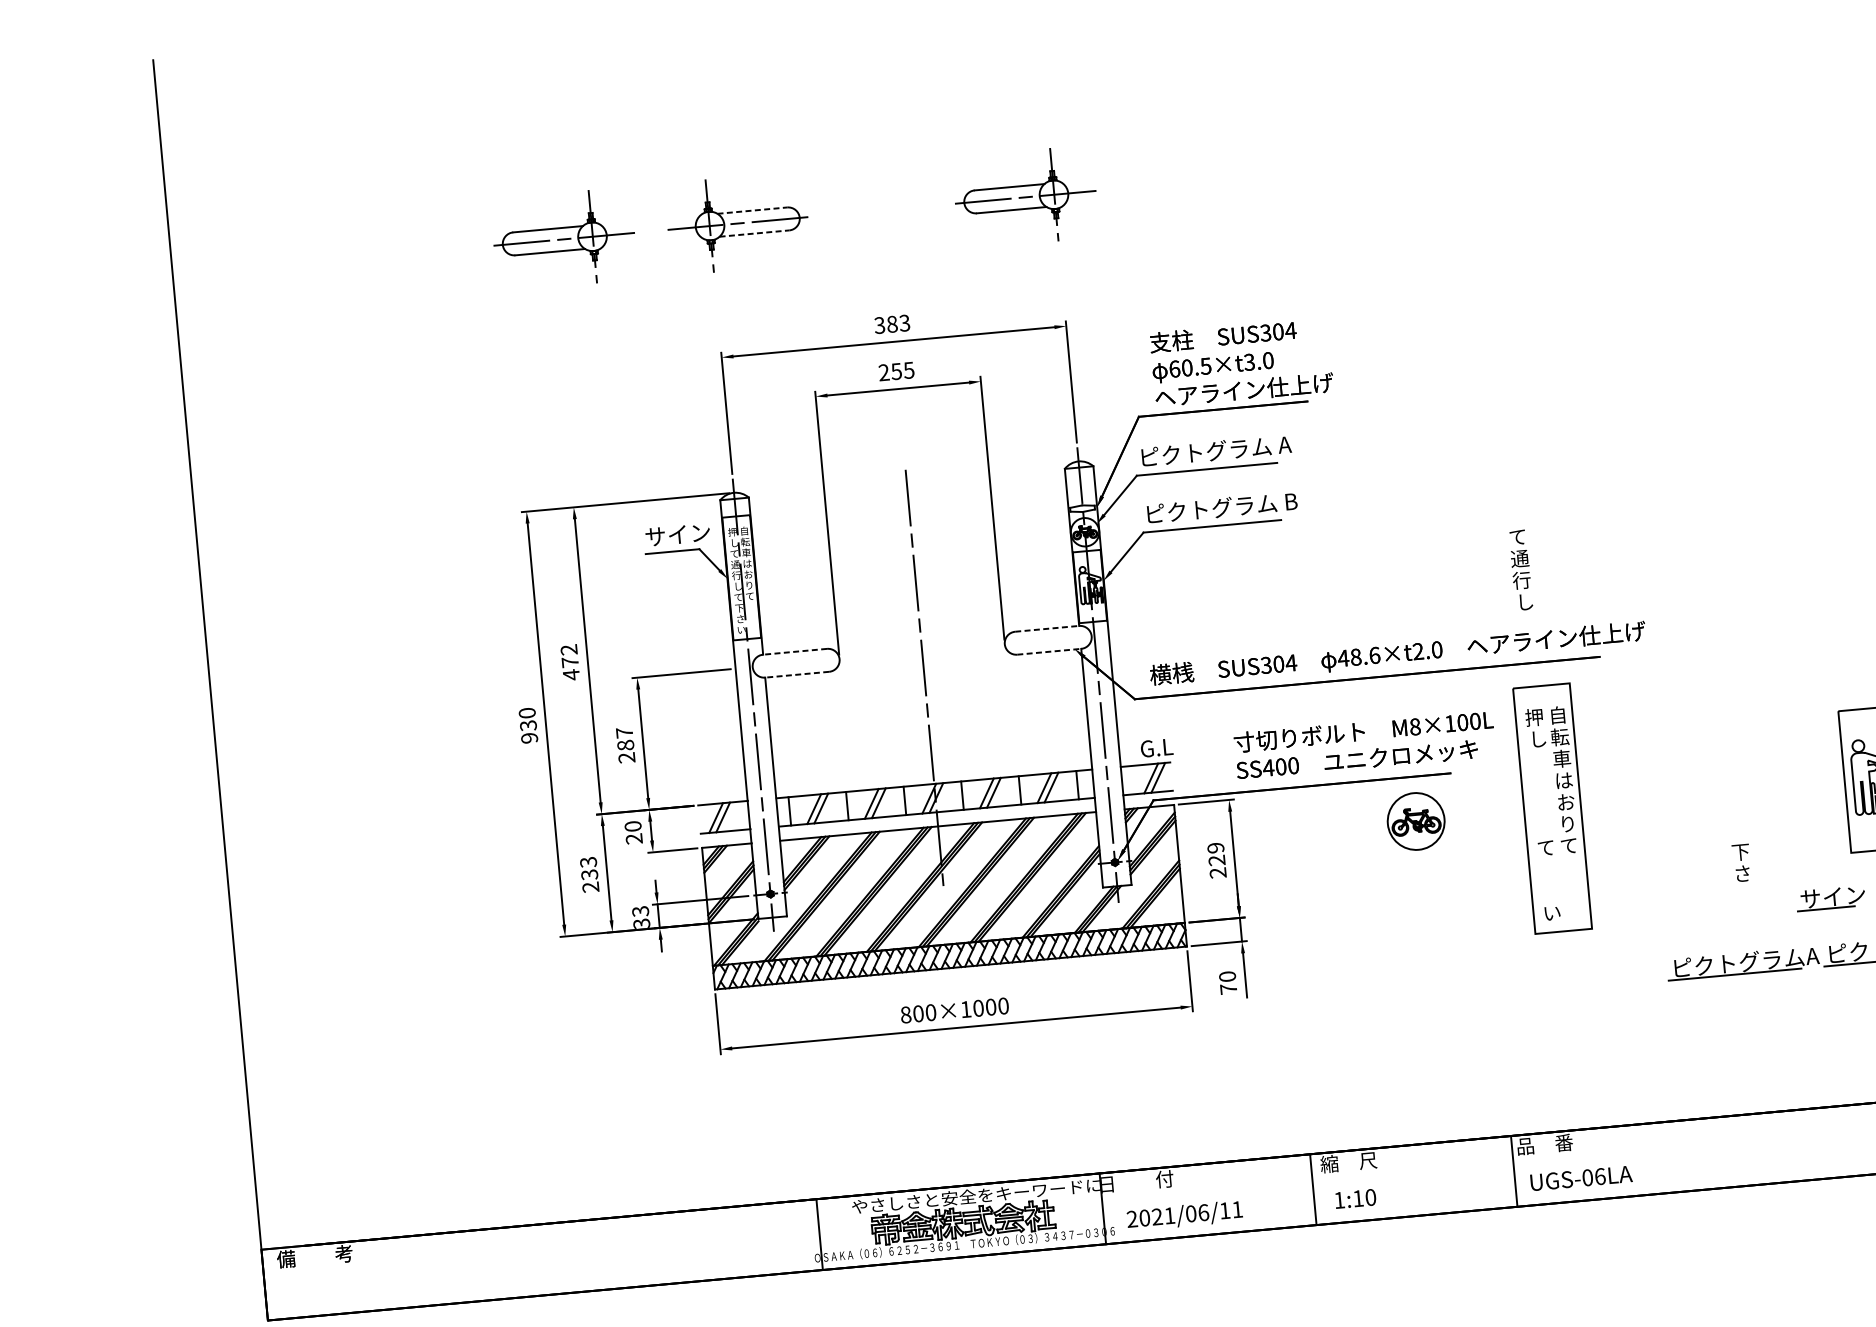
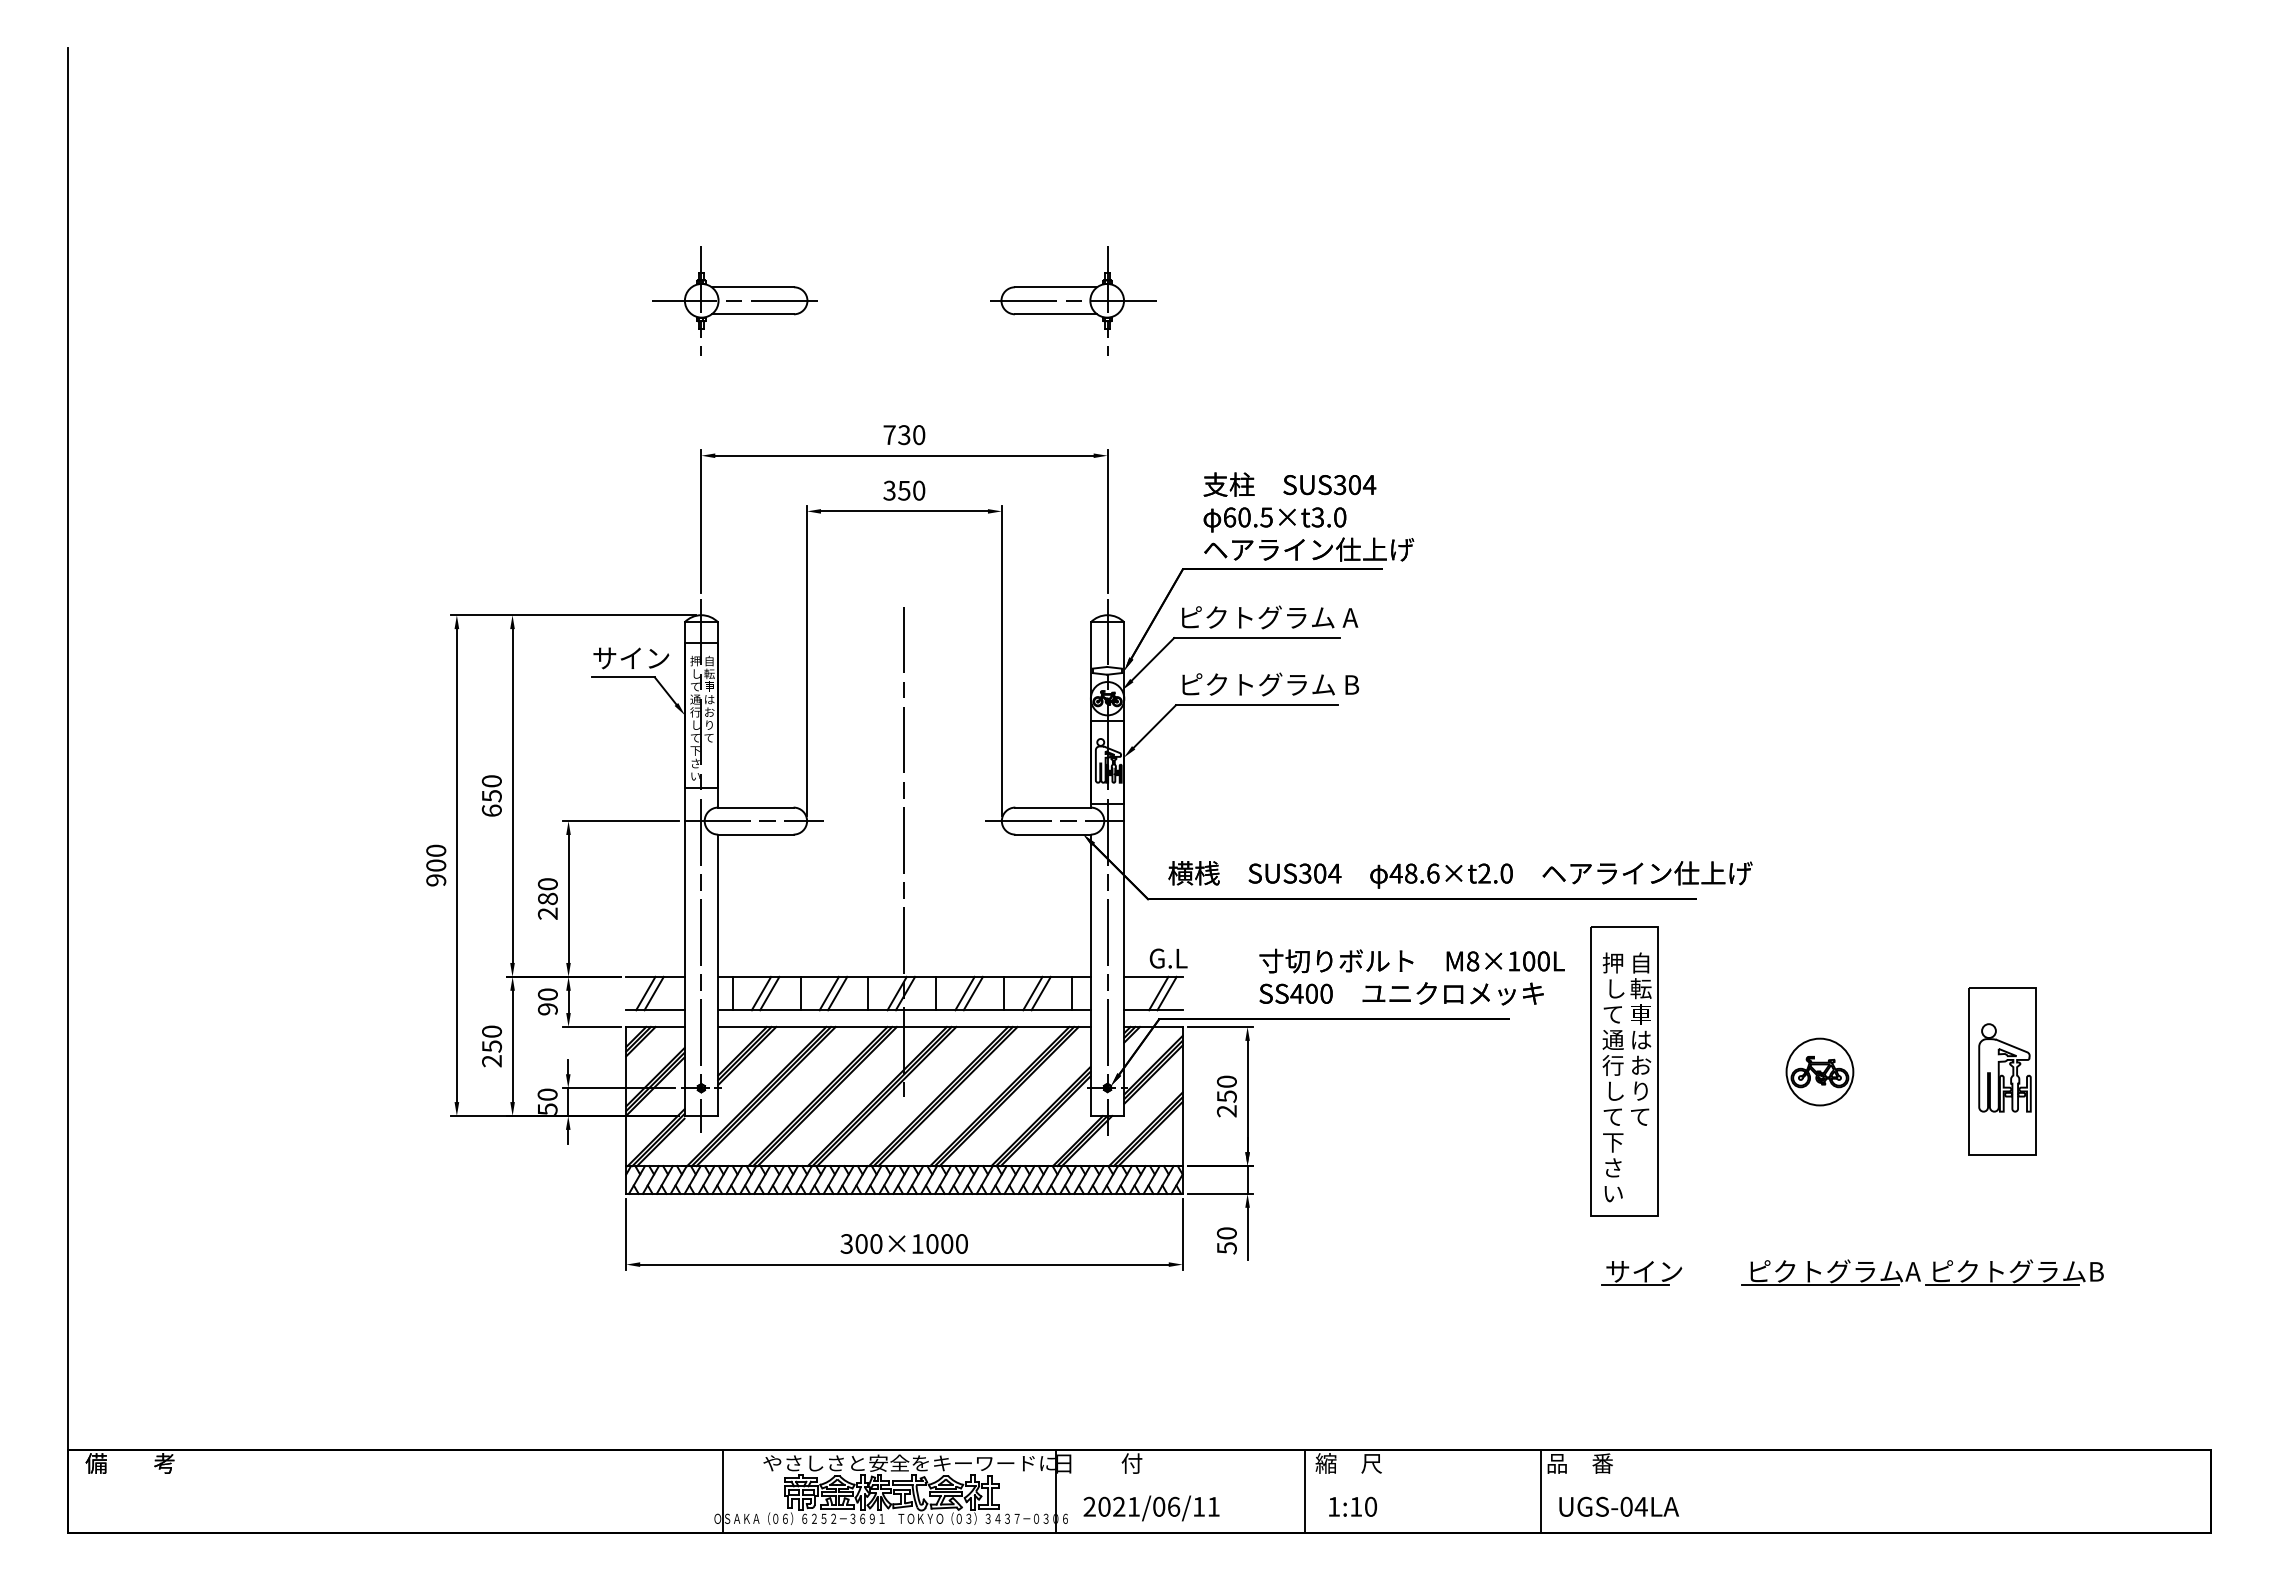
line: (752, 210) -> (753, 287), dashed -> solid
line: (755, 233) -> (753, 314), dashed -> solid
part: (563, 239) -> (529, 300), removed
text: (892, 324) -> (904, 435), 383 -> 730
text: (896, 371) -> (904, 490), 255 -> 350
text: (1520, 570) -> (1612, 1053), moved
line: (1047, 628) -> (1053, 807), dashed -> solid
line: (1049, 640) -> (1054, 821), added
line: (794, 651) -> (755, 807), dashed -> solid
line: (1049, 651) -> (1053, 834), dashed -> solid
text: (569, 662) -> (491, 796), 472 -> 650
line: (794, 663) -> (753, 821), added
line: (796, 674) -> (755, 834), dashed -> solid
text: (528, 725) -> (436, 865), 930 -> 900
text: (624, 733) -> (547, 884), 287 -> 280
part: (1415, 821) -> (1819, 1071), moved
text: (633, 839) -> (547, 1009), 20 -> 90
text: (1216, 853) -> (1226, 1088), 229 -> 250
text: (1742, 863) -> (1613, 1155), moved
text: (588, 868) -> (491, 1038), 233 -> 250
part: (1830, 898) -> (1641, 1273), moved
text: (641, 917) -> (547, 1101), 33 -> 50
text: (1228, 989) -> (1226, 1248), 70 -> 50
text: (905, 1014) -> (846, 1243), 800×1000 -> 300×1000
text: (1599, 1176) -> (1640, 1506), UGS-06LA -> UGS-04LA

